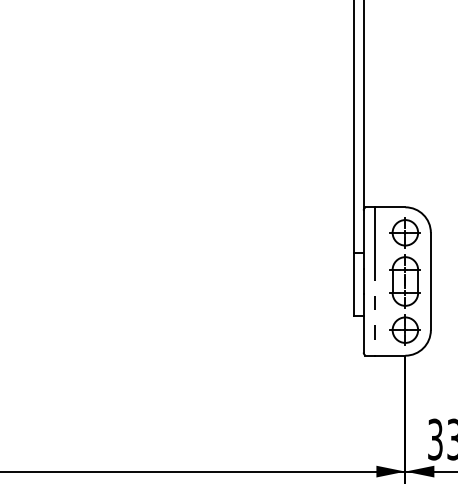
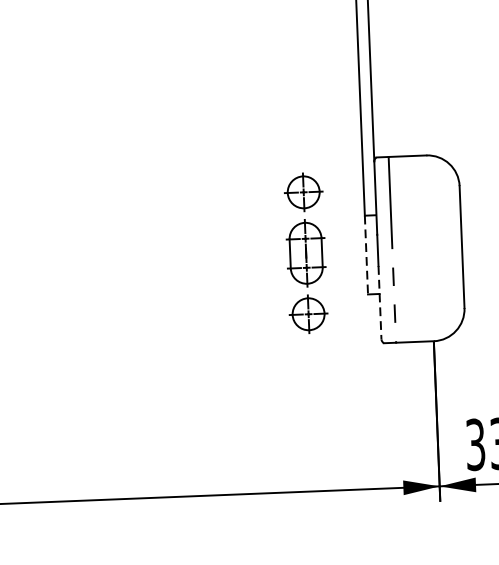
part: (404, 281) -> (305, 253), moved
line: (354, 285) -> (366, 255), solid -> dashed
line: (363, 323) -> (379, 303), solid -> dashed

